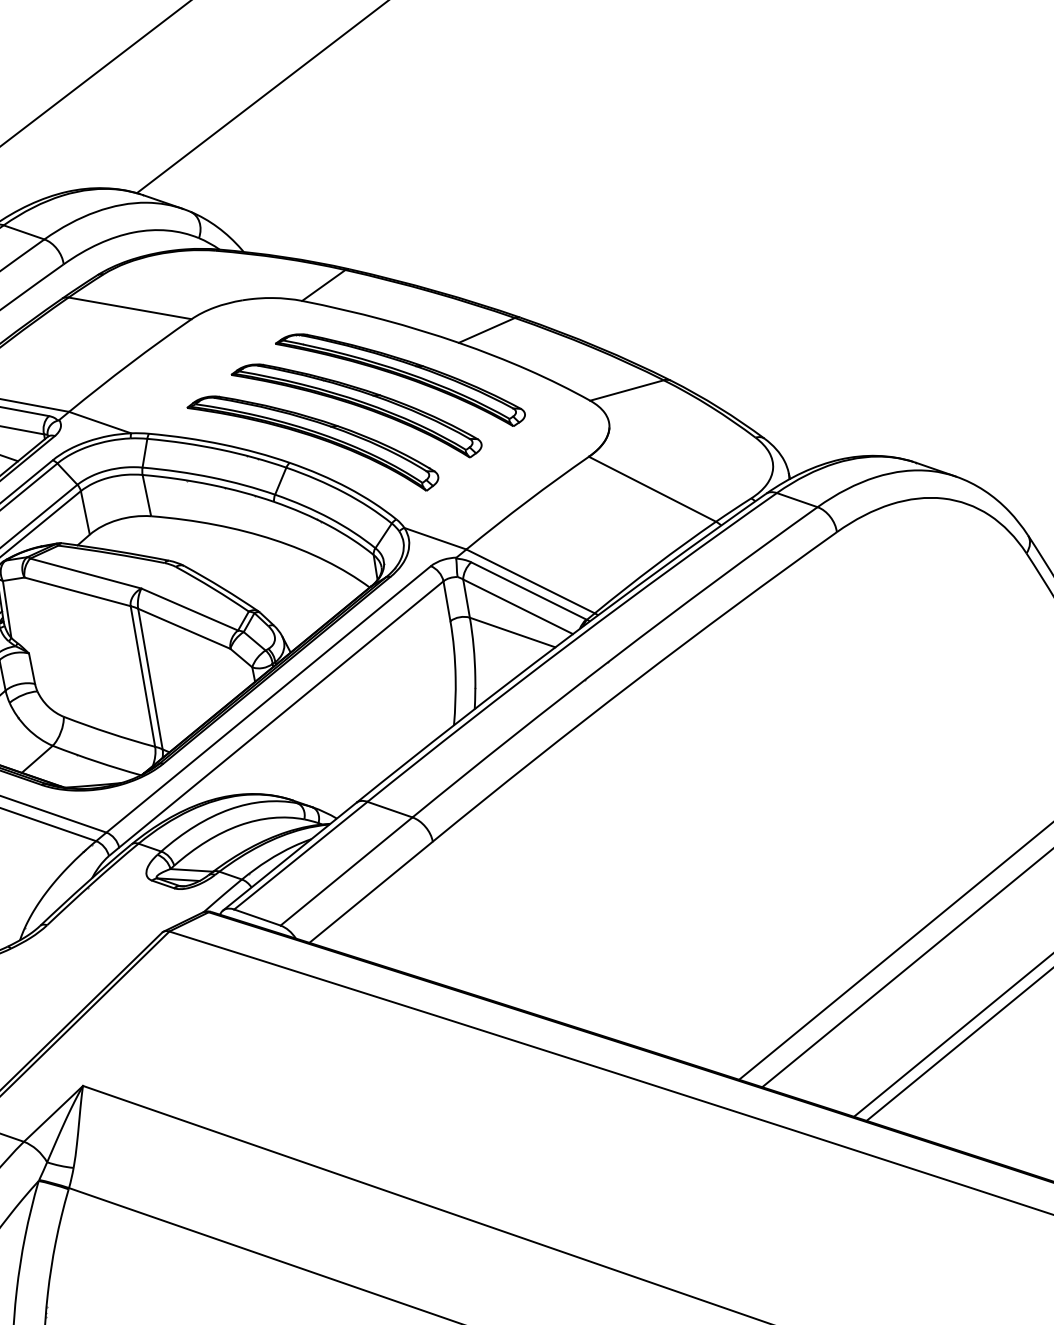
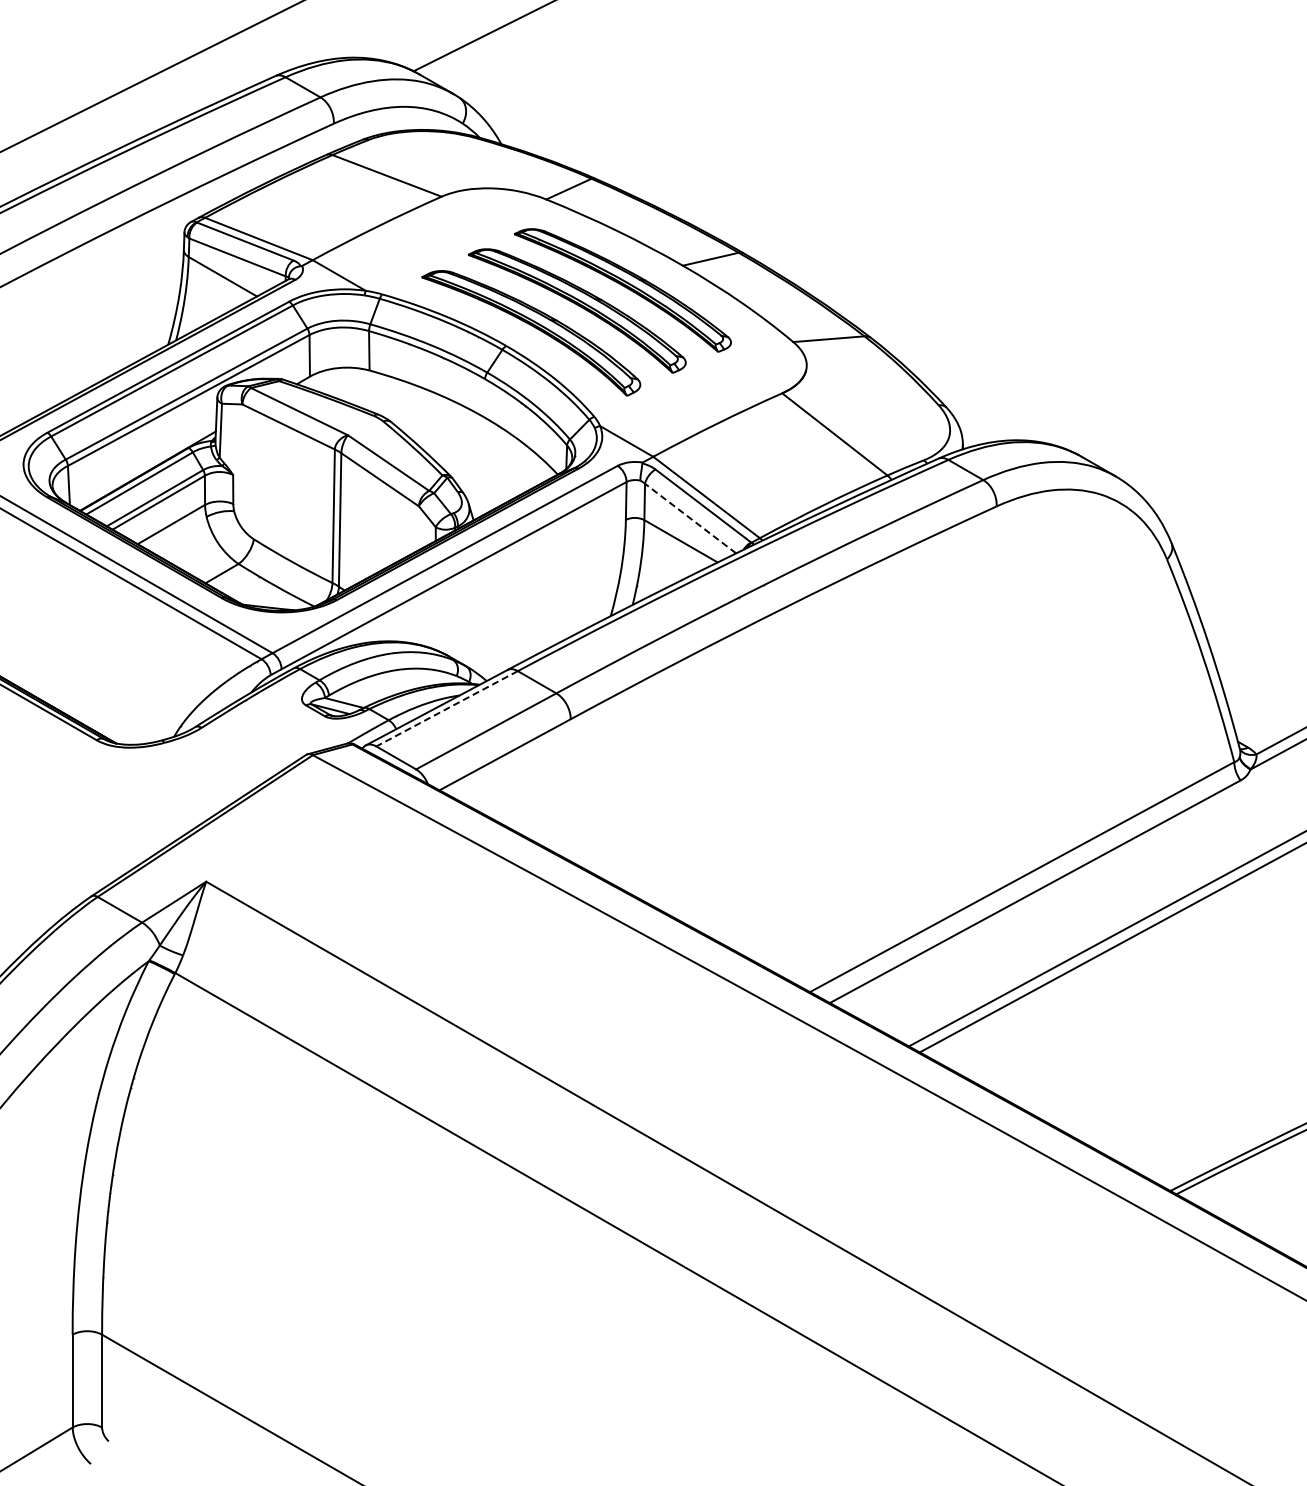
line: (517, 606) -> (690, 518), solid -> dashed
line: (300, 856) -> (446, 709), solid -> dashed

